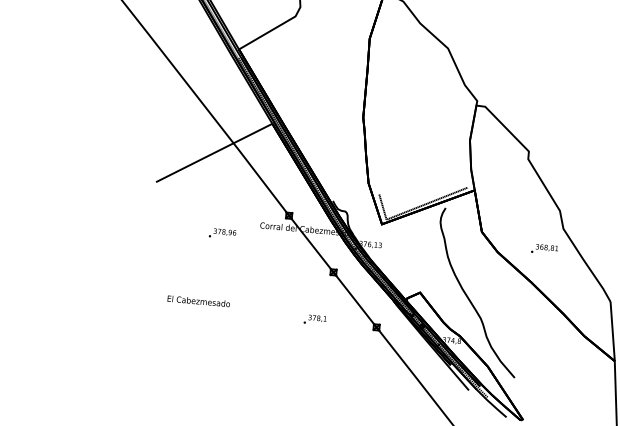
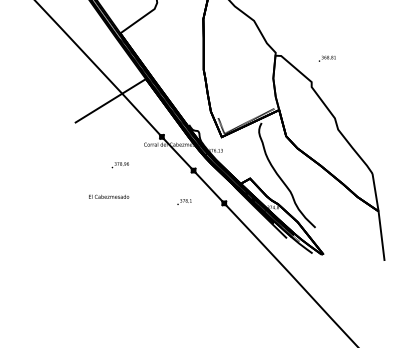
text: (221, 234) -> (119, 165), moved
text: (543, 248) -> (326, 58), moved

